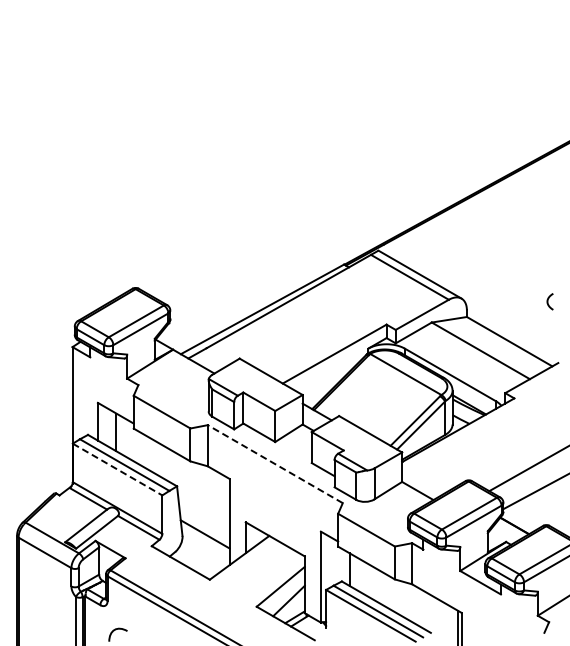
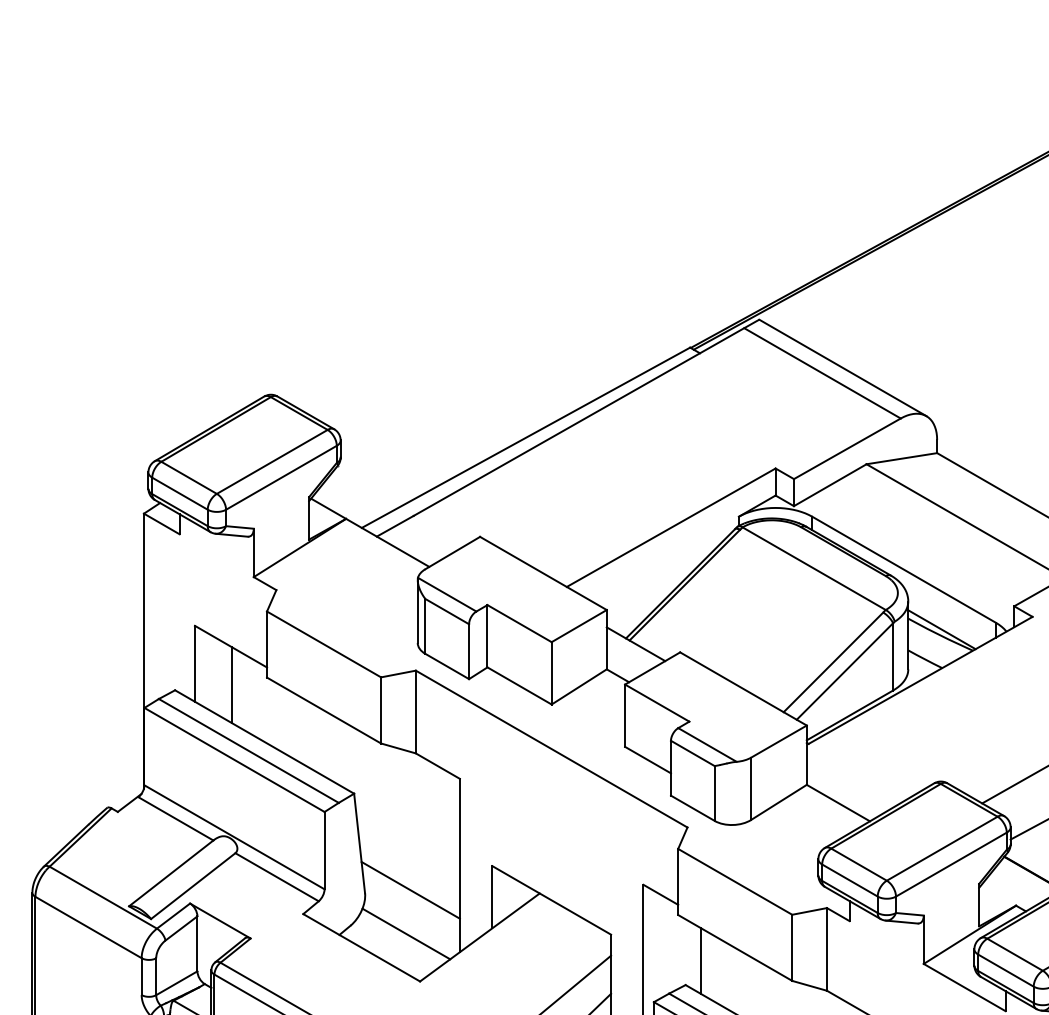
line: (275, 464) -> (552, 749), dashed -> solid
line: (117, 469) -> (234, 759), dashed -> solid
line: (202, 555) -> (405, 932), added

